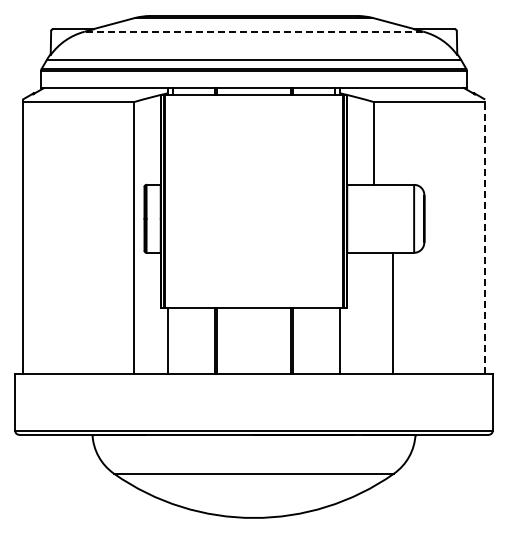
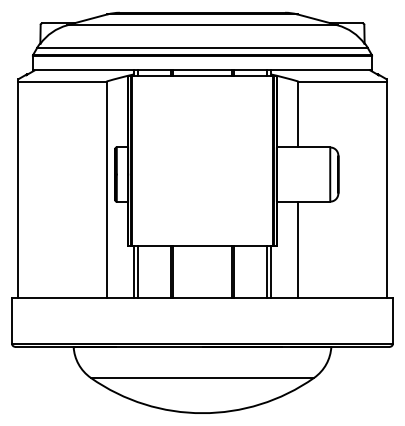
line: (253, 31) -> (202, 25), dashed -> solid
line: (485, 236) -> (387, 188), dashed -> solid
line: (393, 312) -> (298, 249), moved
line: (172, 340) -> (137, 271), added
line: (335, 340) -> (267, 271), added

